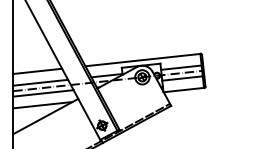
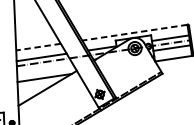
line: (142, 60) -> (134, 33), solid -> dashed
line: (37, 71) -> (38, 47), solid -> dashed
line: (43, 93) -> (44, 67), removed

